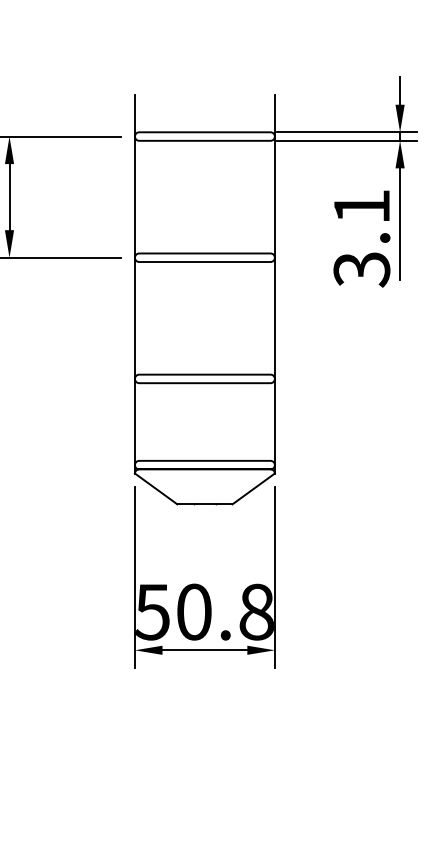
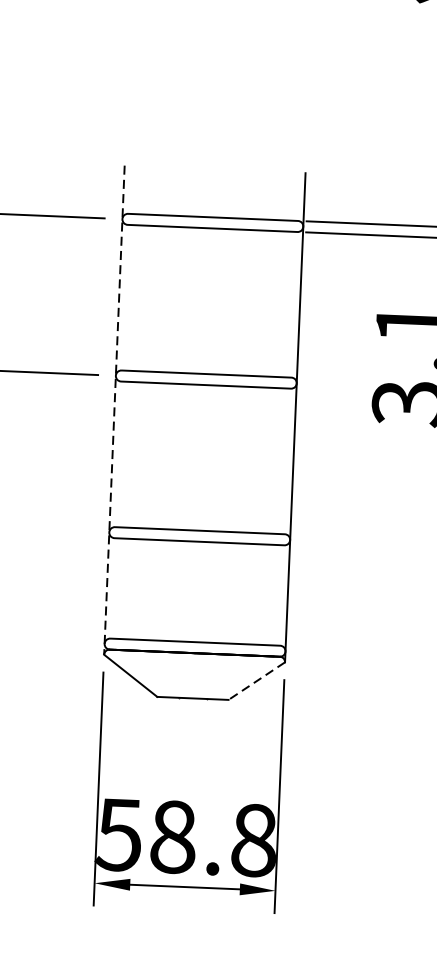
line: (134, 284) -> (113, 410), solid -> dashed
line: (253, 489) -> (256, 681), solid -> dashed
text: (194, 611) -> (173, 836), 50.8 -> 58.8

